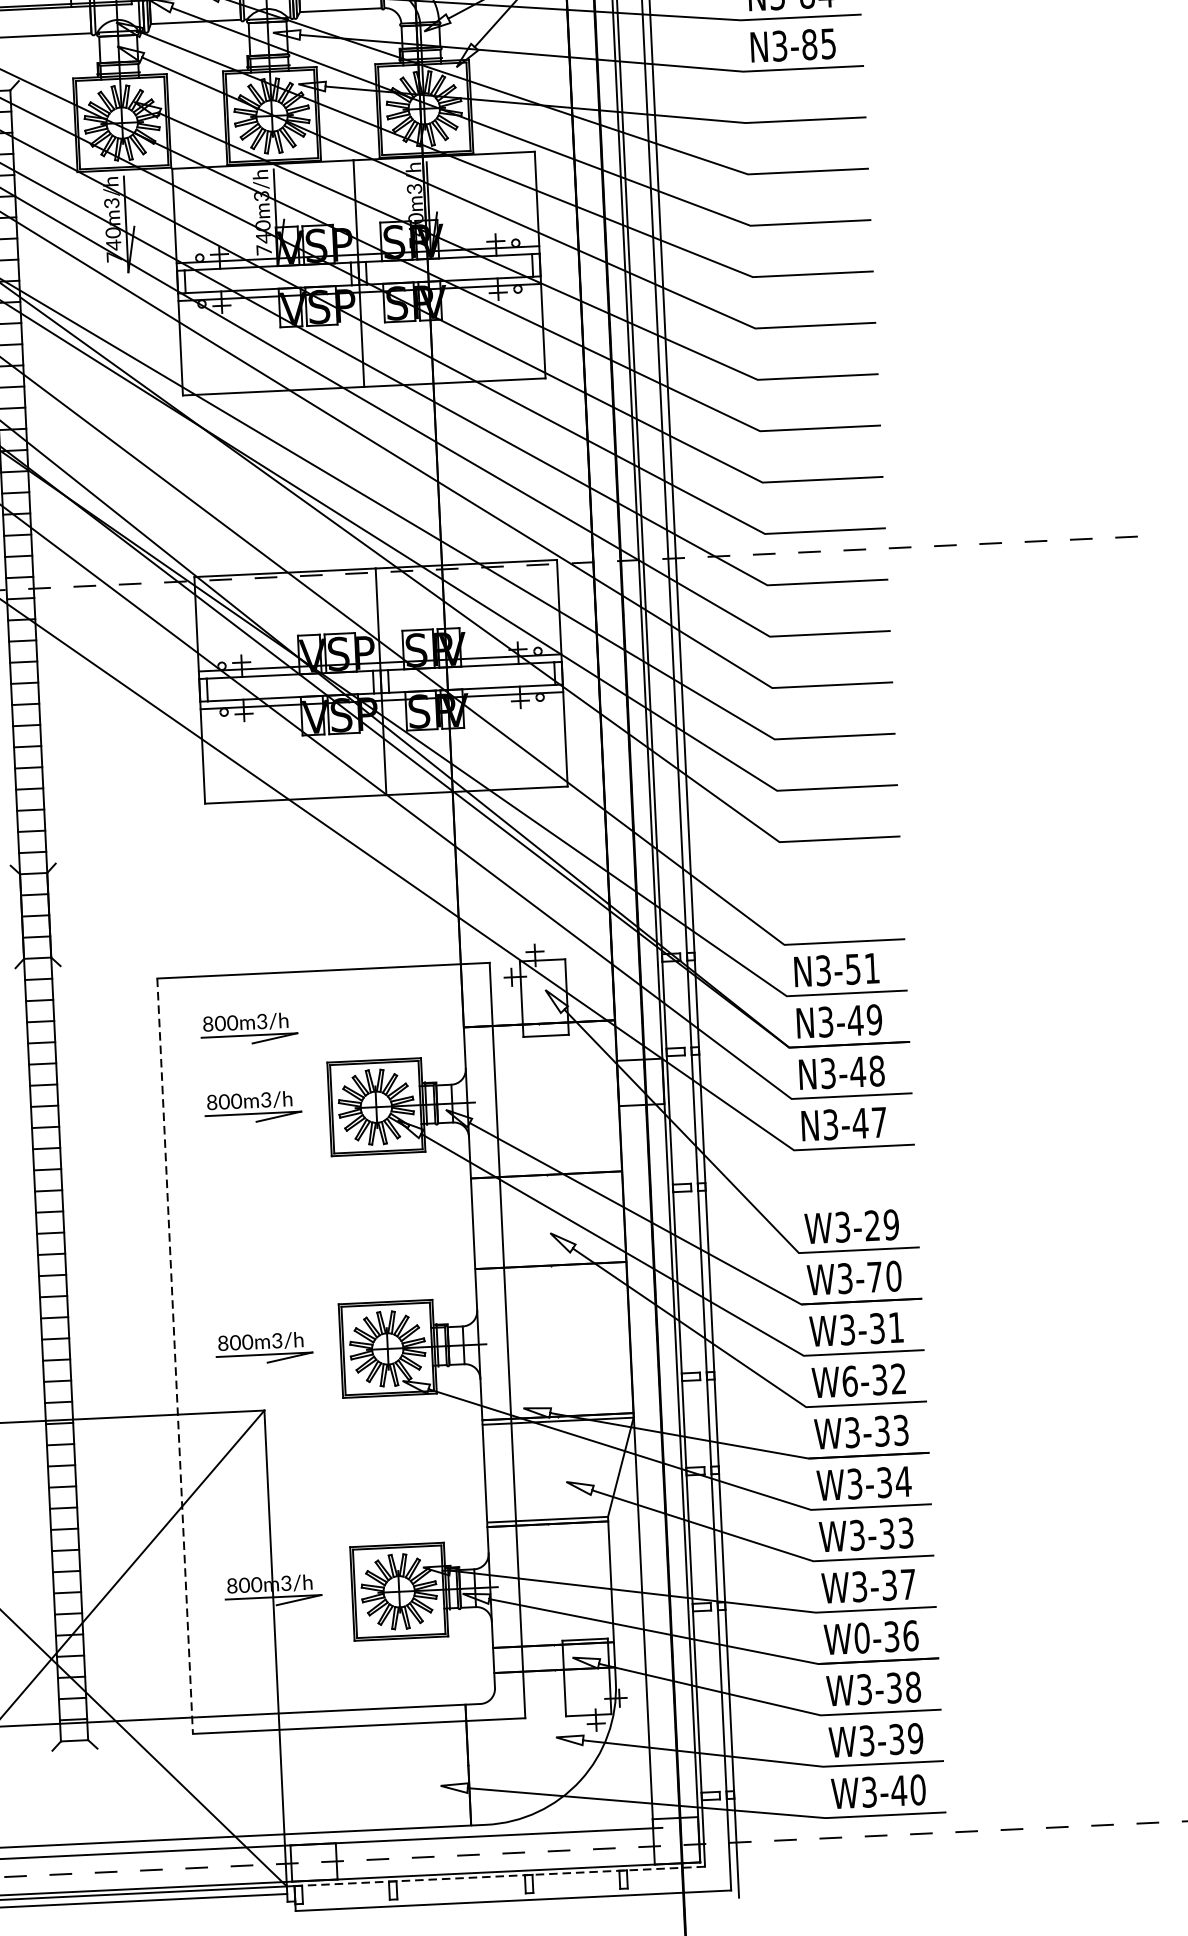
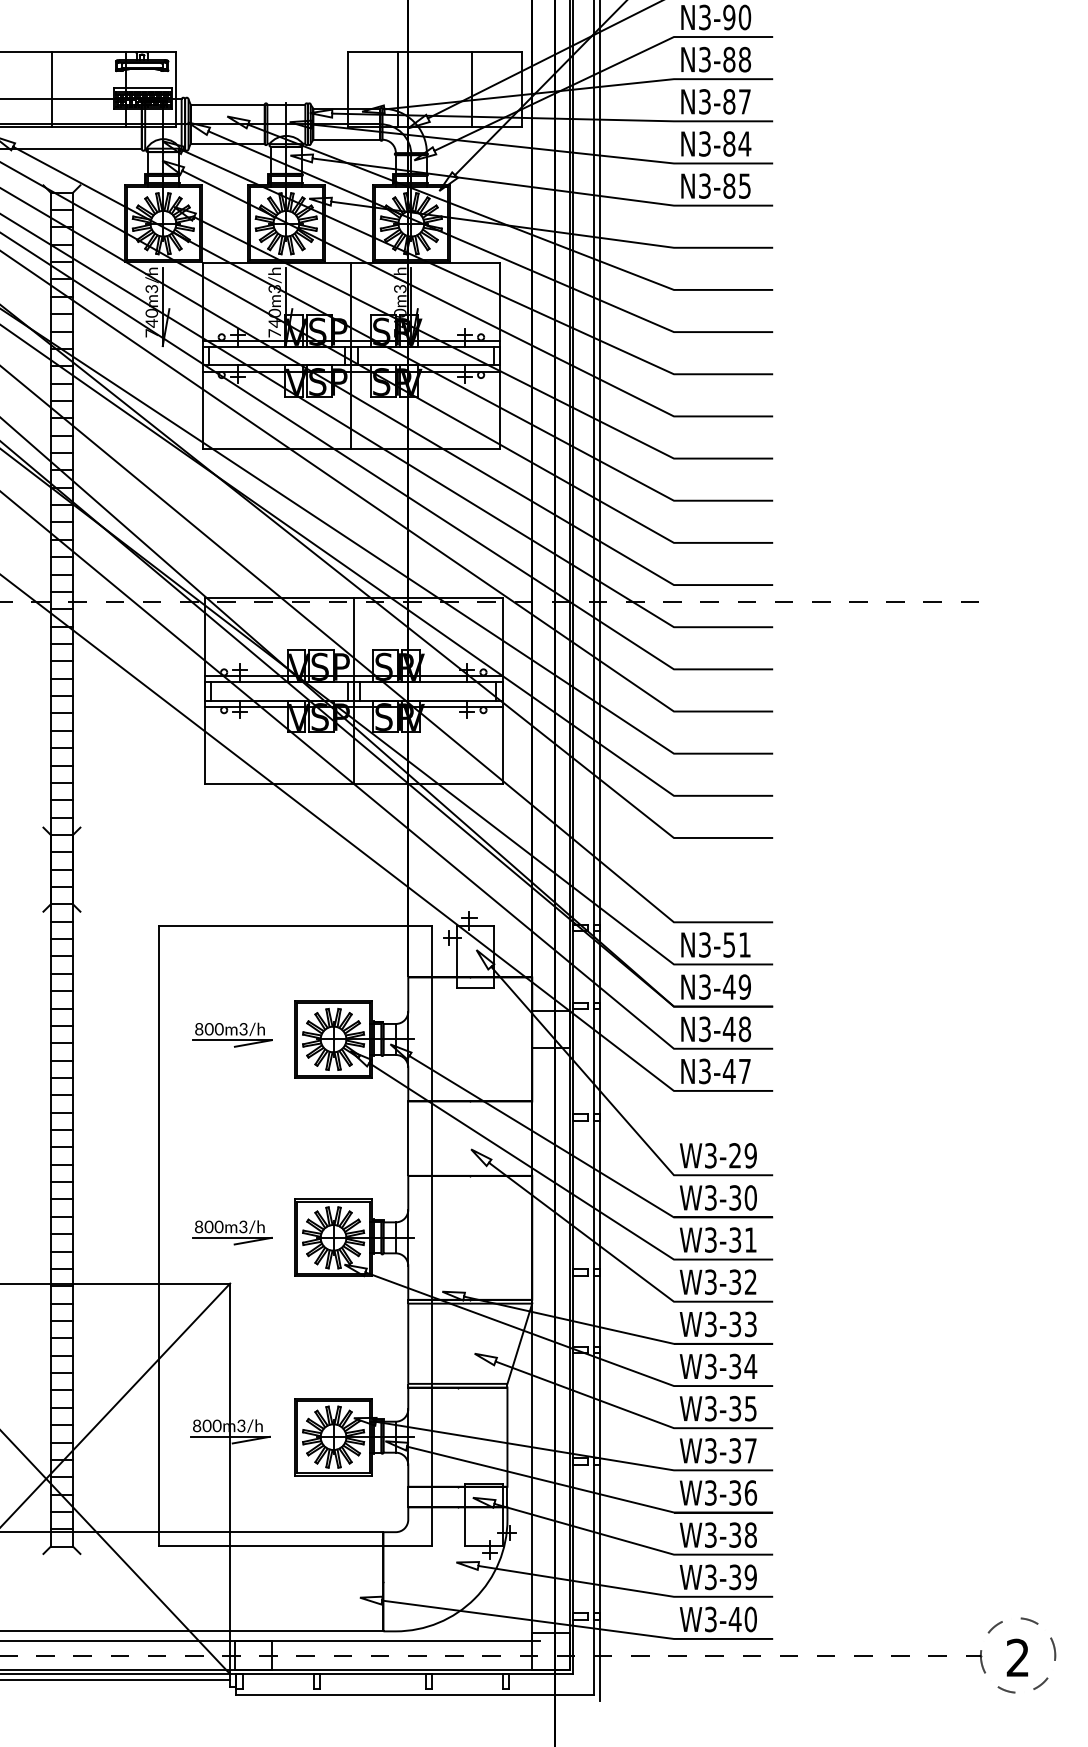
part: (249, 1028) -> (232, 970), removed
text: (875, 1276) -> (735, 1197), W3-70 -> W3-30
line: (175, 1356) -> (159, 1235), dashed -> solid
text: (849, 1381) -> (710, 1282), W6-32 -> W3-32
text: (905, 1531) -> (750, 1407), W3-33 -> W3-35
text: (861, 1637) -> (710, 1492), W0-36 -> W3-36
line: (499, 1876) -> (404, 1674), dashed -> solid

